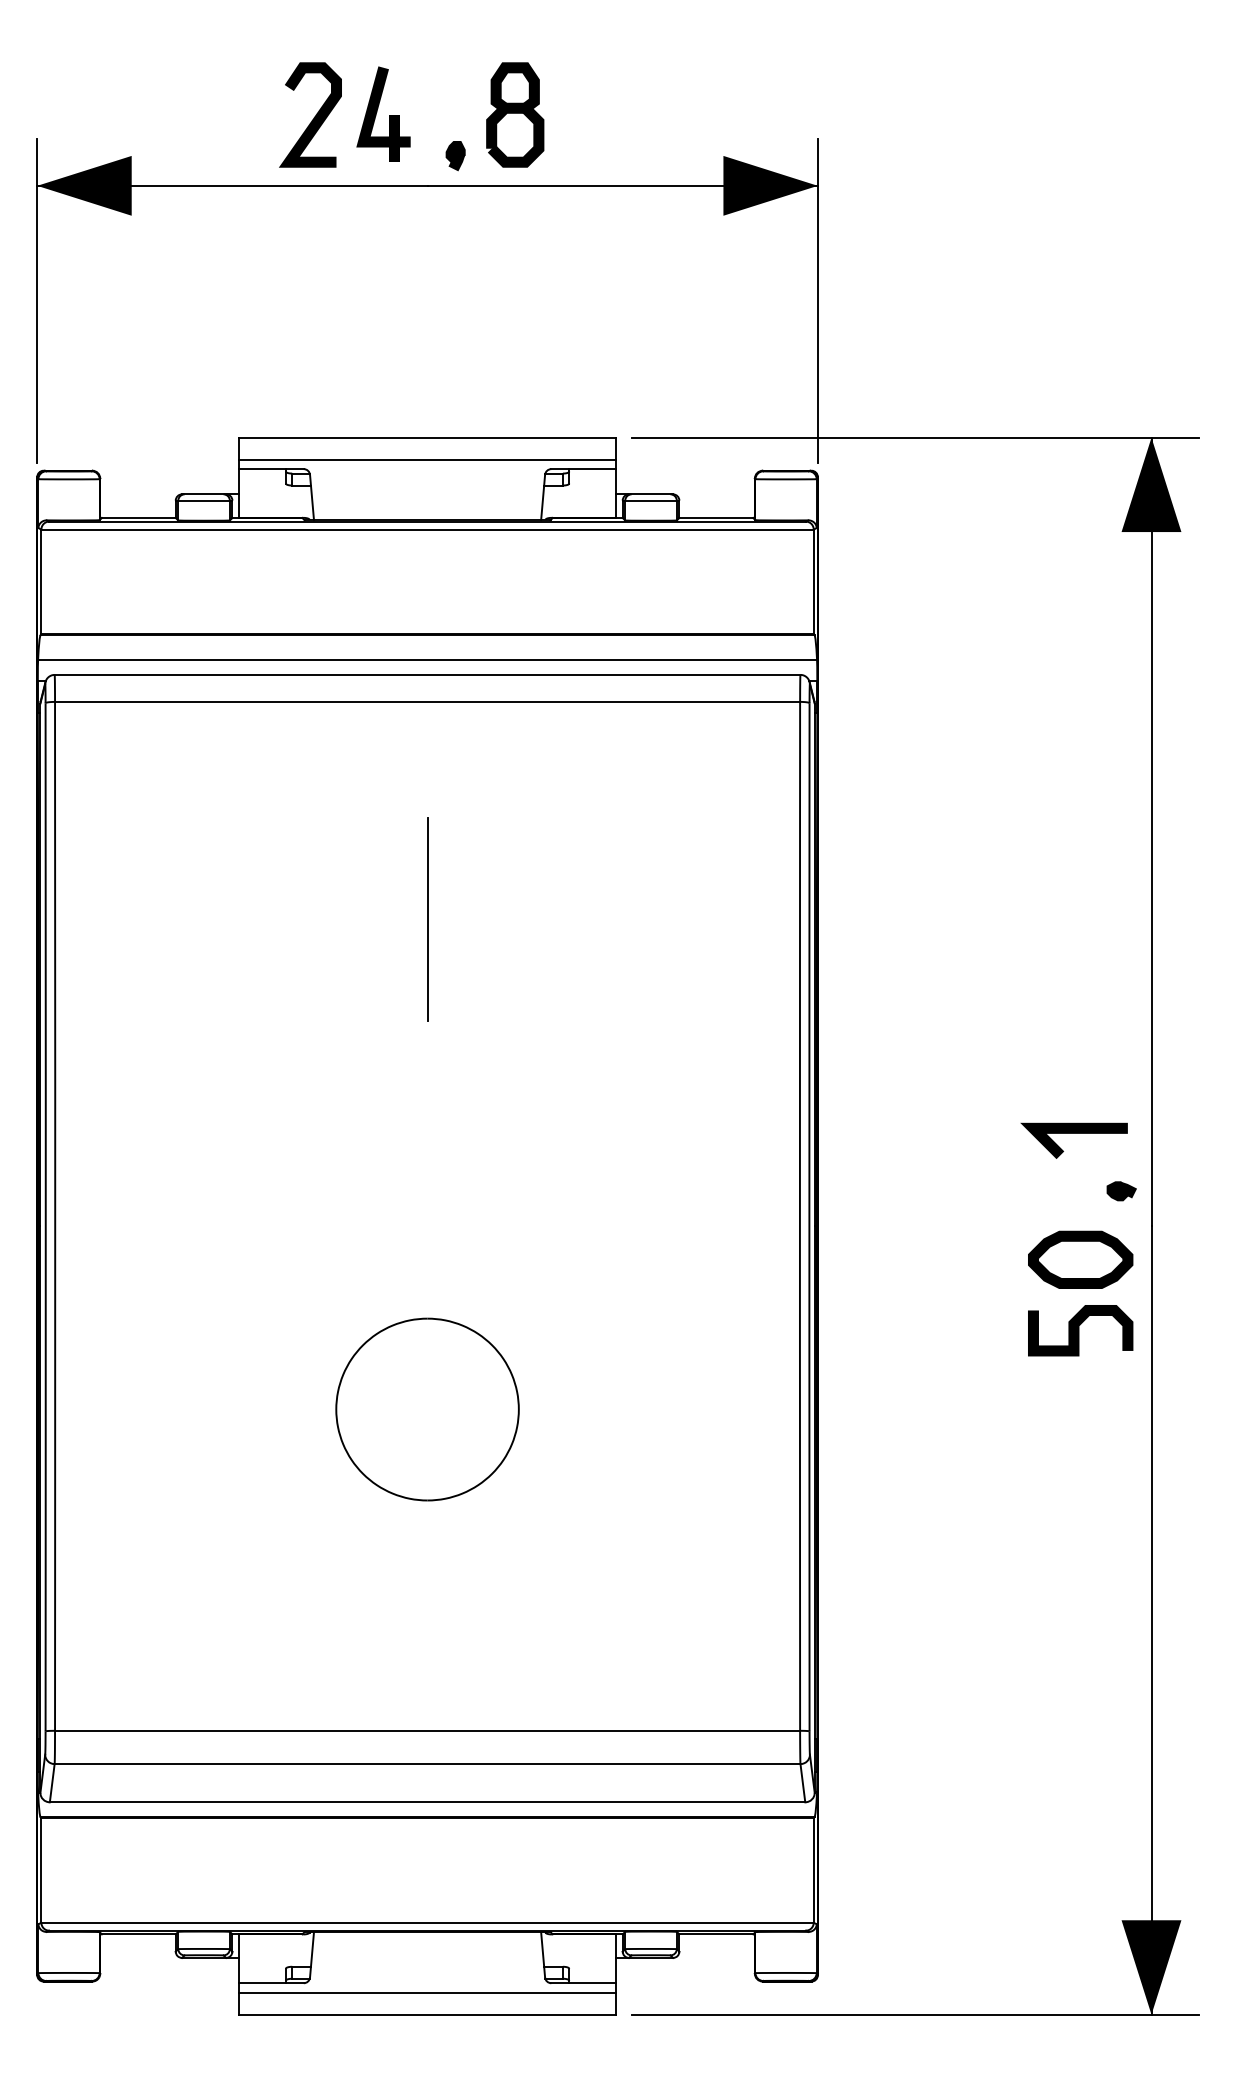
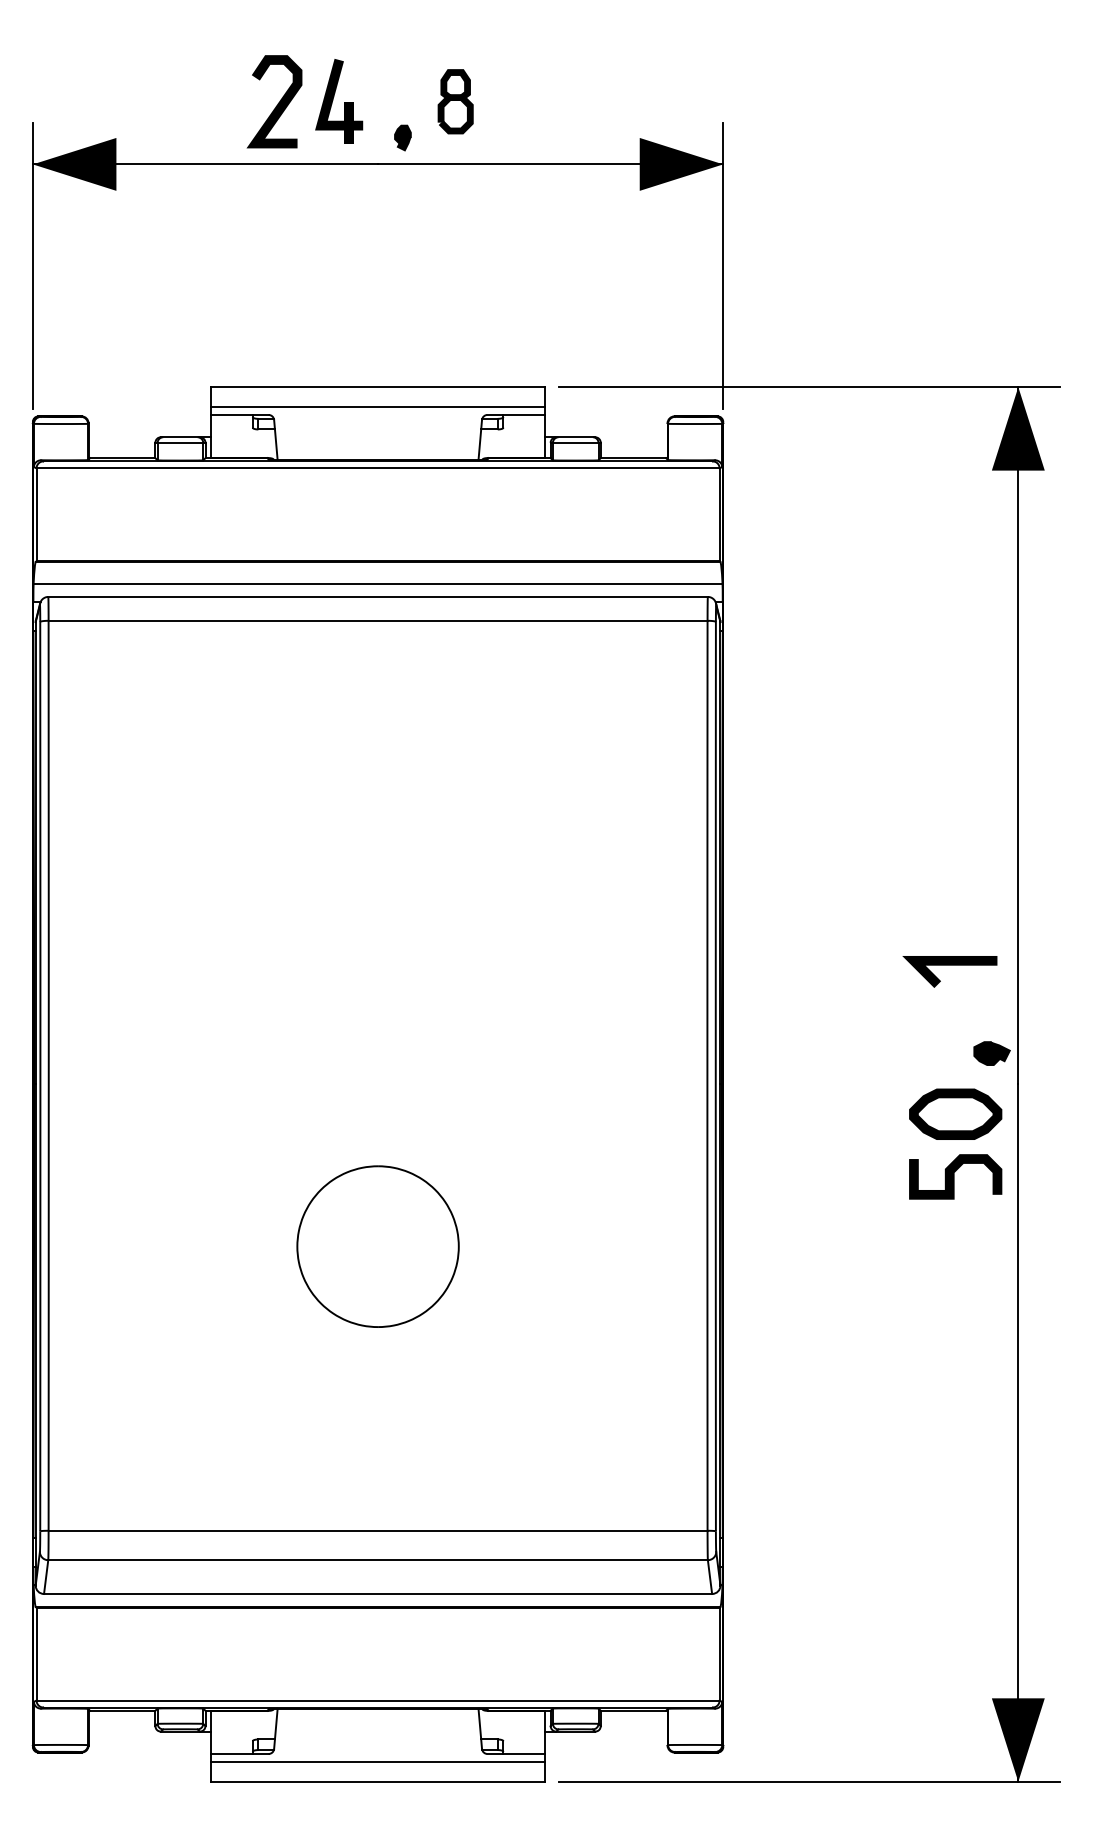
part: (515, 114) -> (455, 101), size x0.7
line: (427, 919) -> (378, 813), removed
line: (1073, 1133) -> (949, 965), moved
part: (1121, 1191) -> (991, 1053), size x1.4

